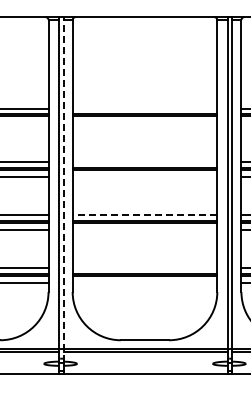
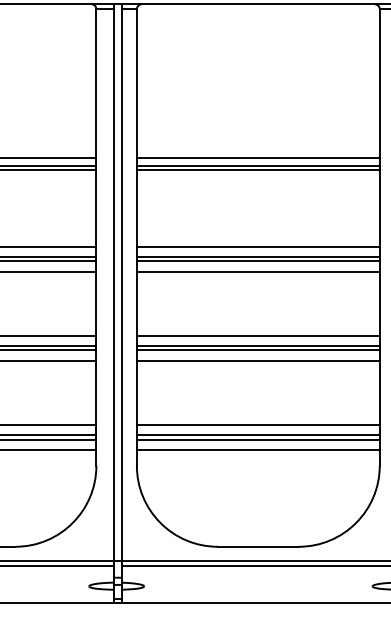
line: (144, 108) -> (257, 157), added
line: (144, 161) -> (257, 246), added
line: (144, 176) -> (257, 271), added
line: (63, 188) -> (121, 291), dashed -> solid
line: (144, 214) -> (257, 335), dashed -> solid
line: (144, 229) -> (257, 360), added
line: (144, 267) -> (257, 424), added
line: (144, 282) -> (257, 449), added

